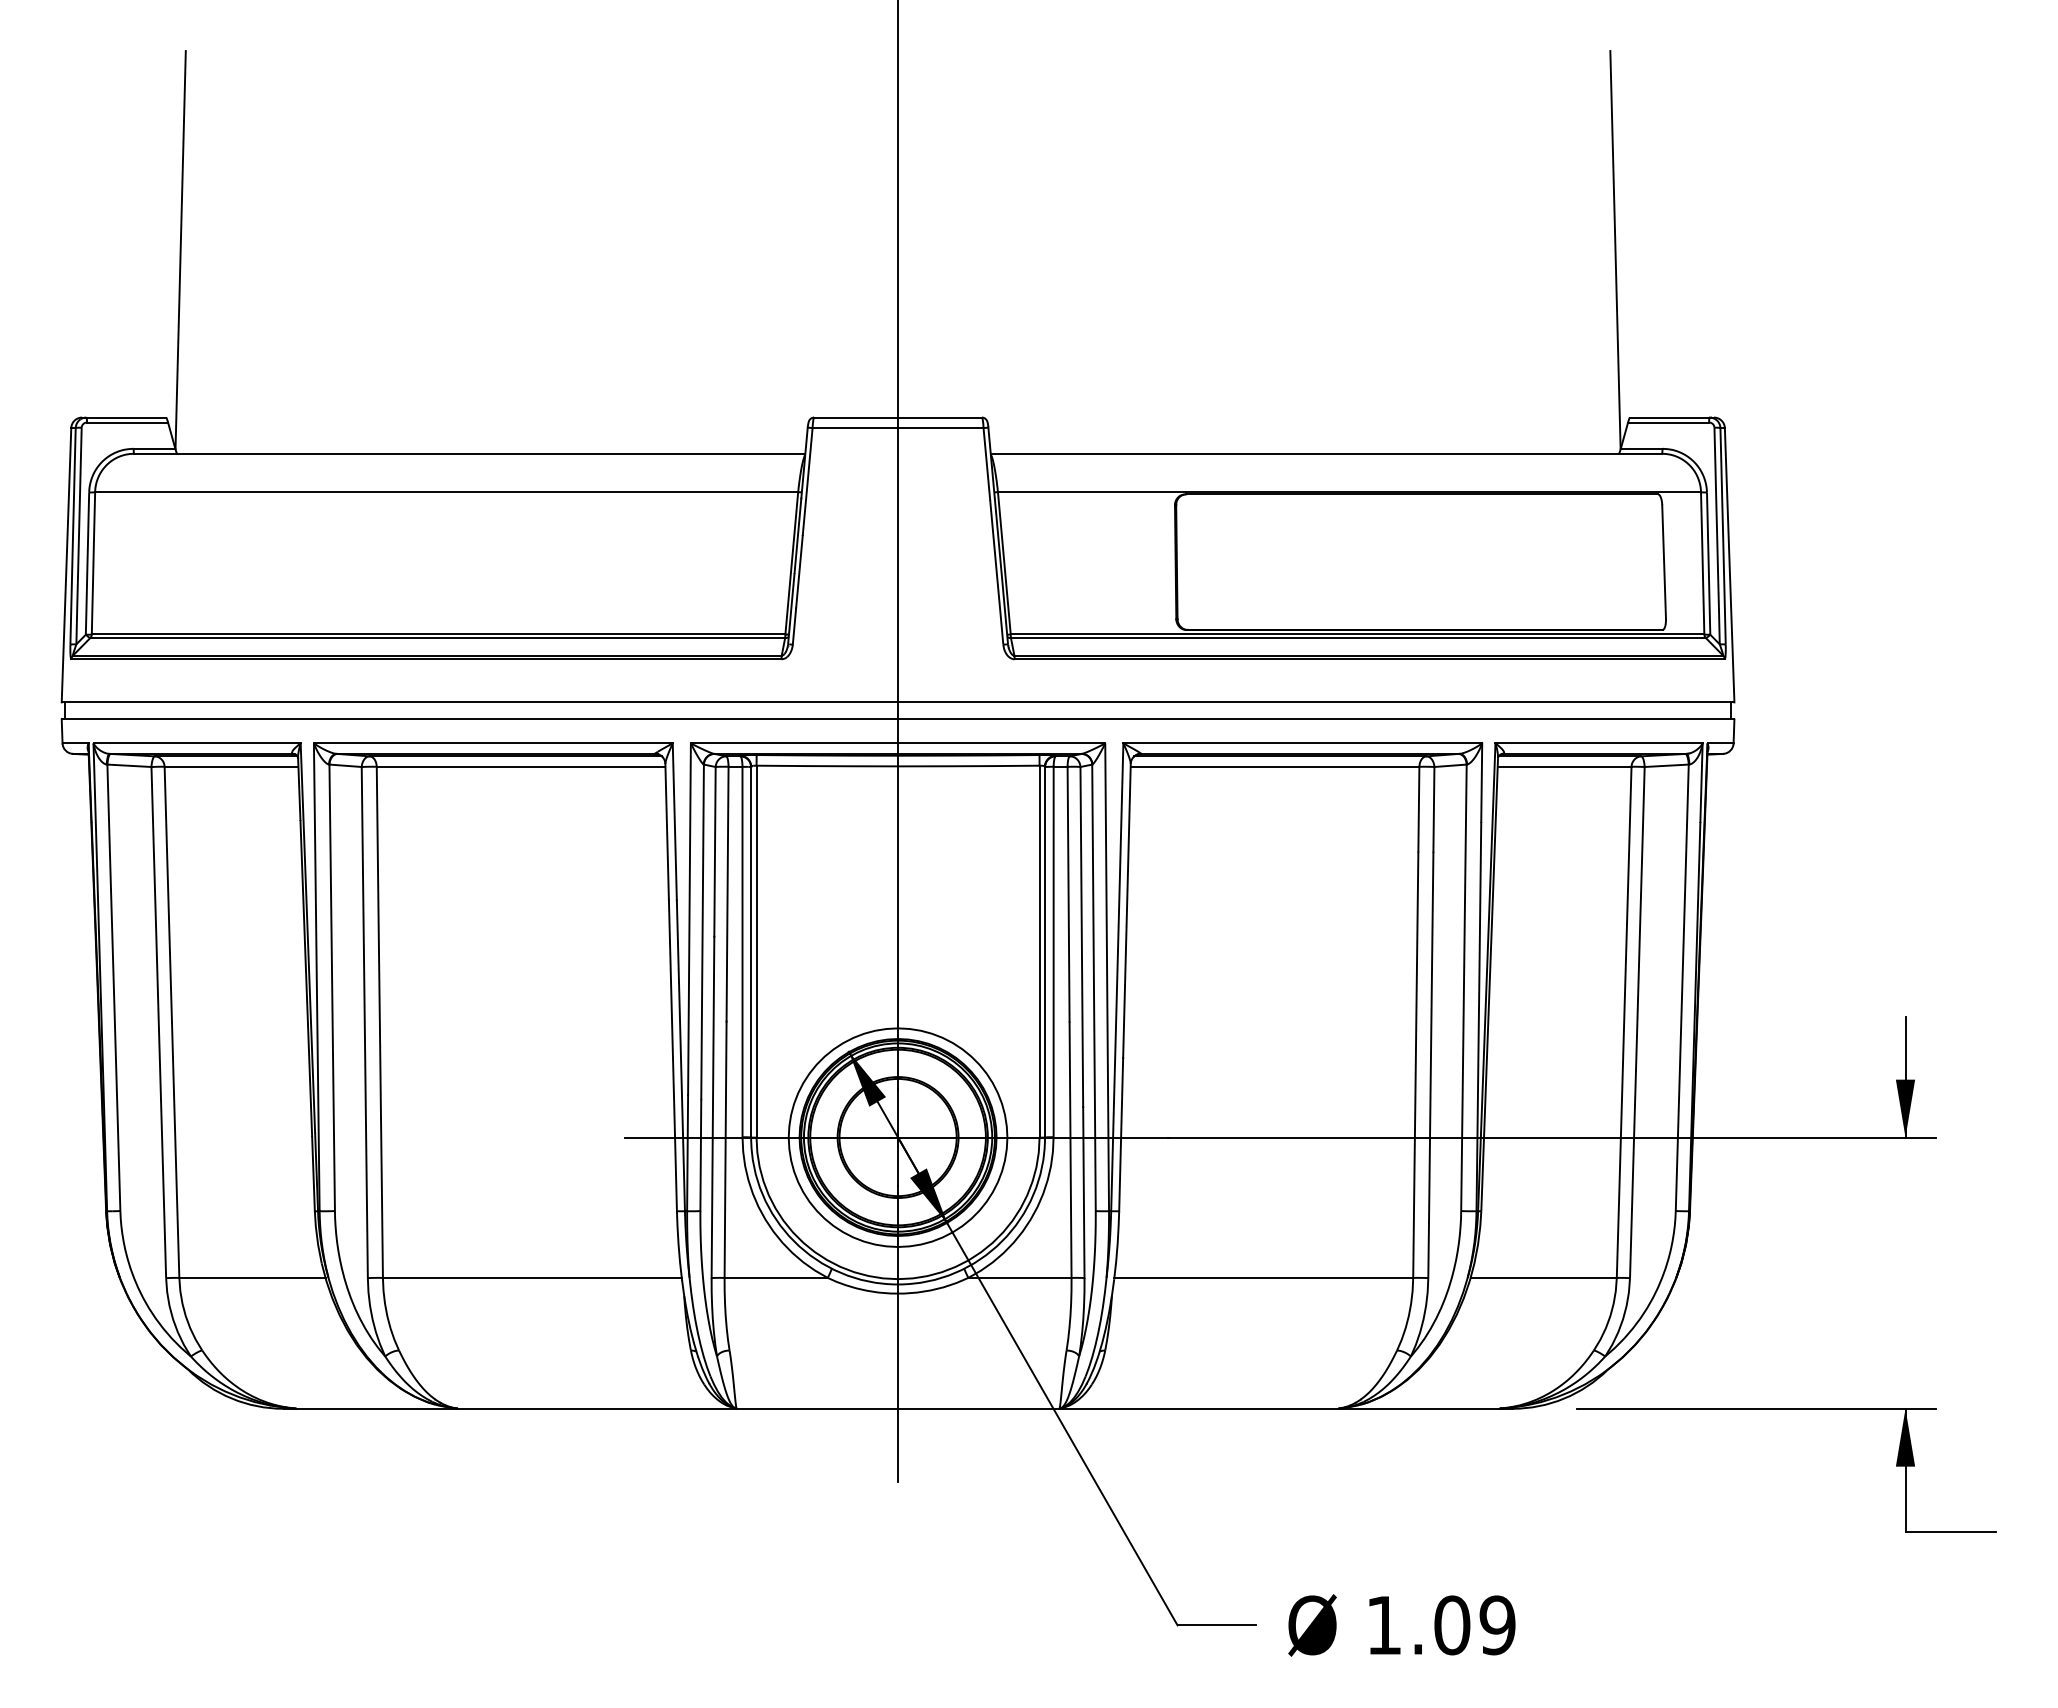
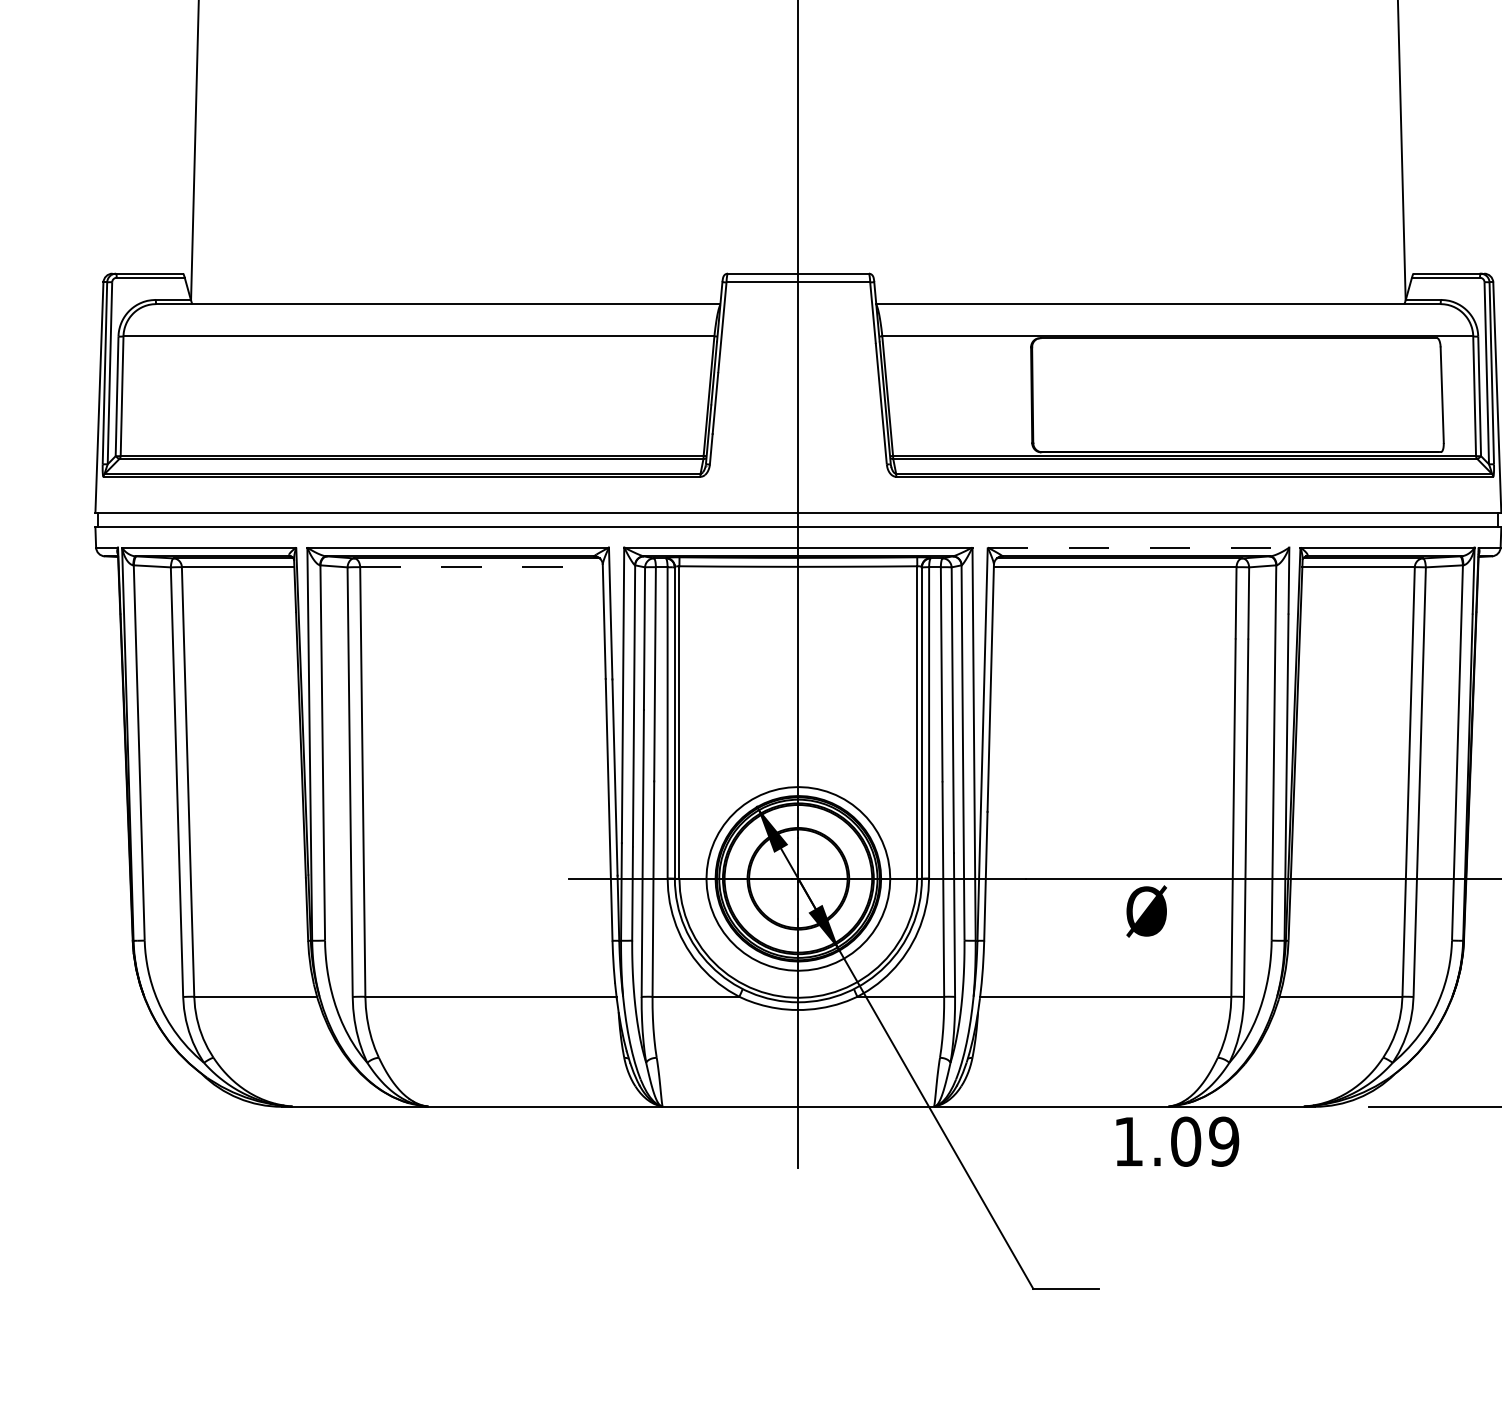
line: (1303, 743) -> (1139, 547), solid -> dashed
line: (521, 766) -> (481, 566), solid -> dashed
text: (1312, 1625) -> (1146, 911), moved
text: (1442, 1625) -> (1177, 1141), moved

